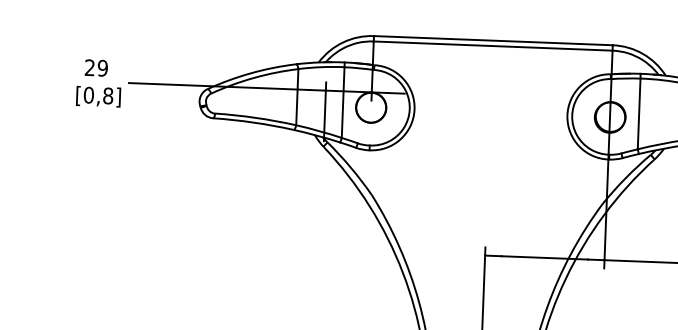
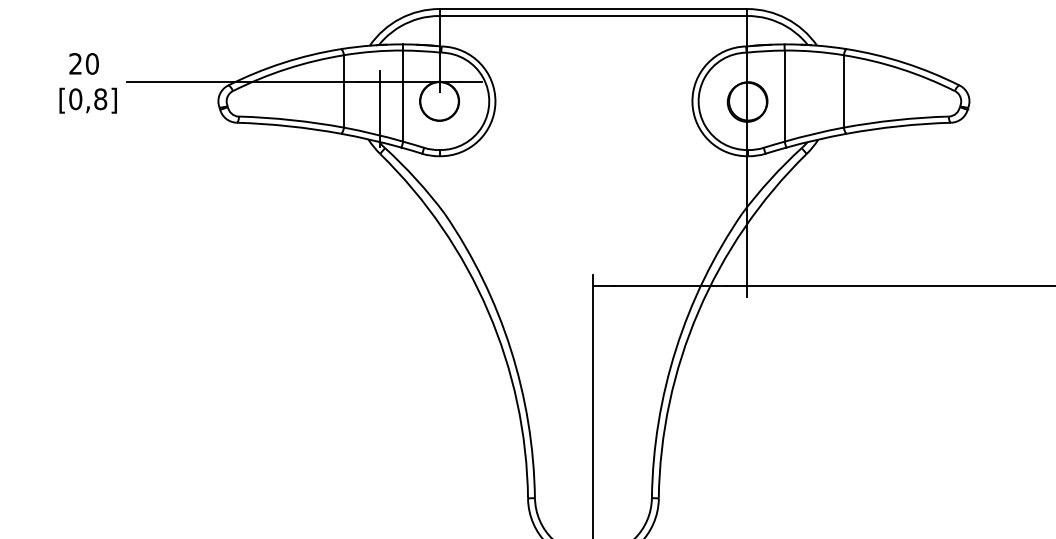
text: (102, 67) -> (91, 63), 29 -> 20

